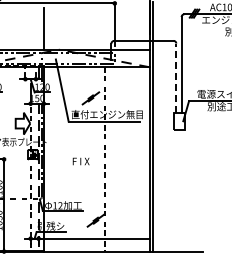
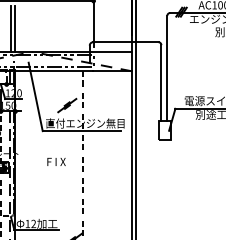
line: (39, 28) -> (10, 28), added
line: (176, 77) -> (161, 82), dashed -> solid
text: (80, 161) -> (55, 161), moved

